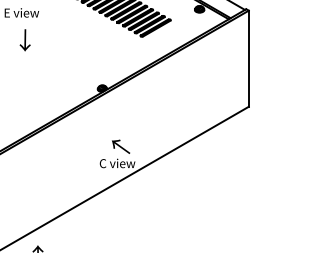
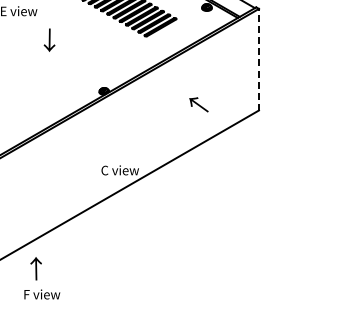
text: (25, 39) -> (49, 39), moved
line: (248, 58) -> (258, 59), solid -> dashed
text: (120, 146) -> (198, 104), moved

